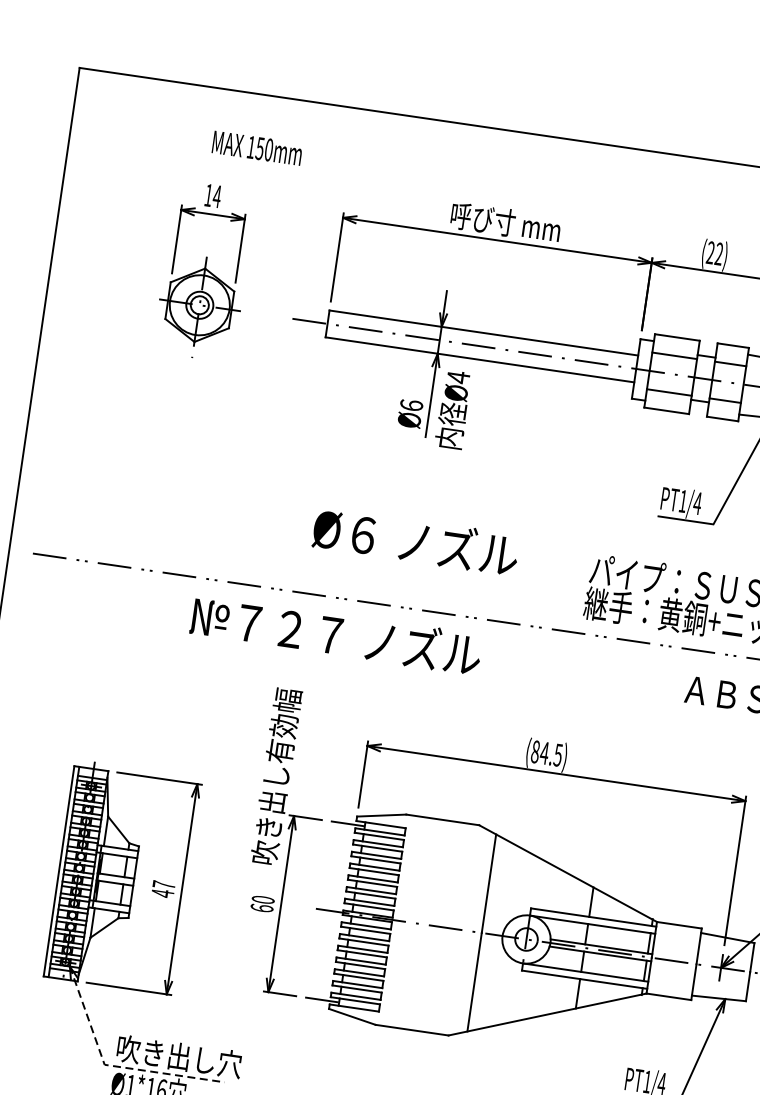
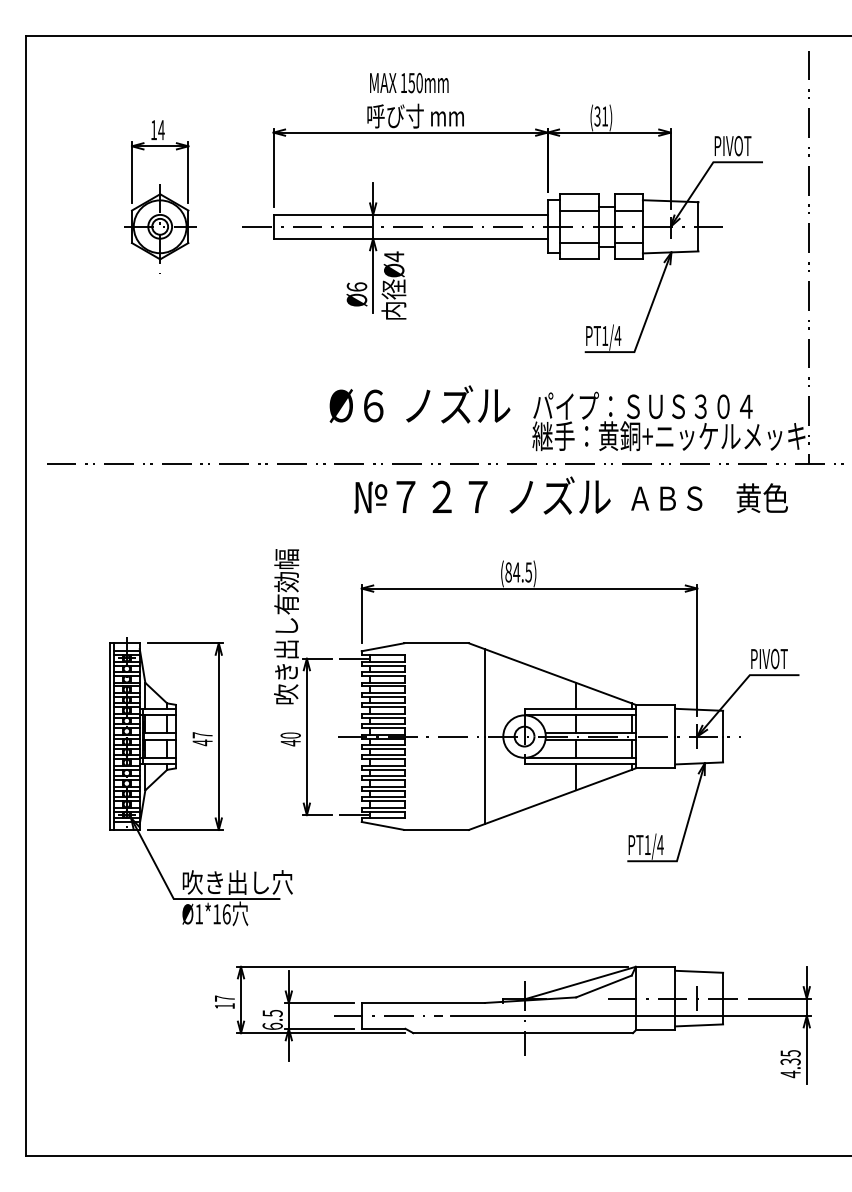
text: (257, 147) -> (409, 82), moved
text: (715, 253) -> (601, 116), (22) -> (31)
text: (415, 541) -> (419, 404), moved
text: (336, 634) -> (482, 495), moved
text: (261, 907) -> (290, 742), 60 -> 40
line: (112, 1066) -> (180, 899), dashed -> solid

